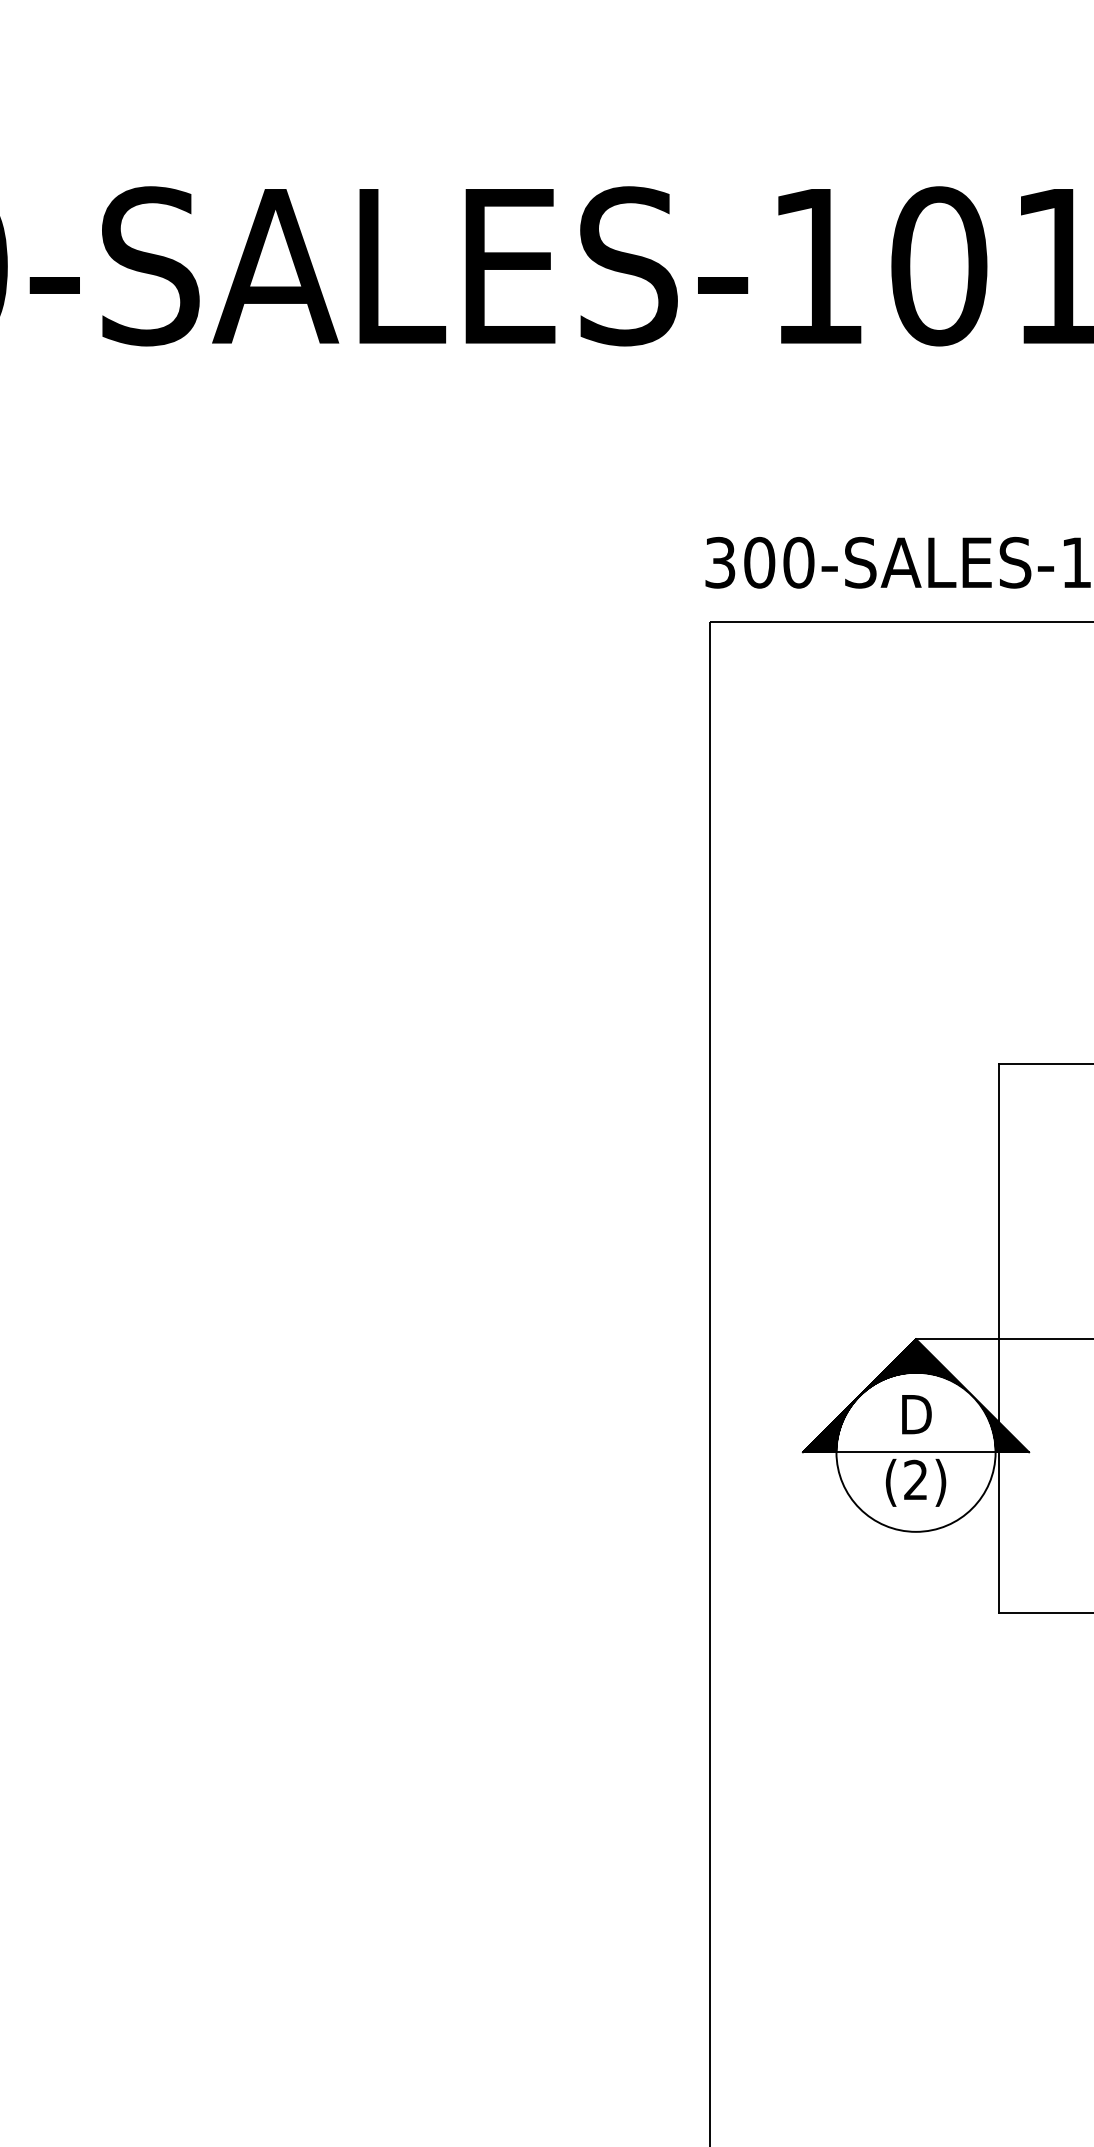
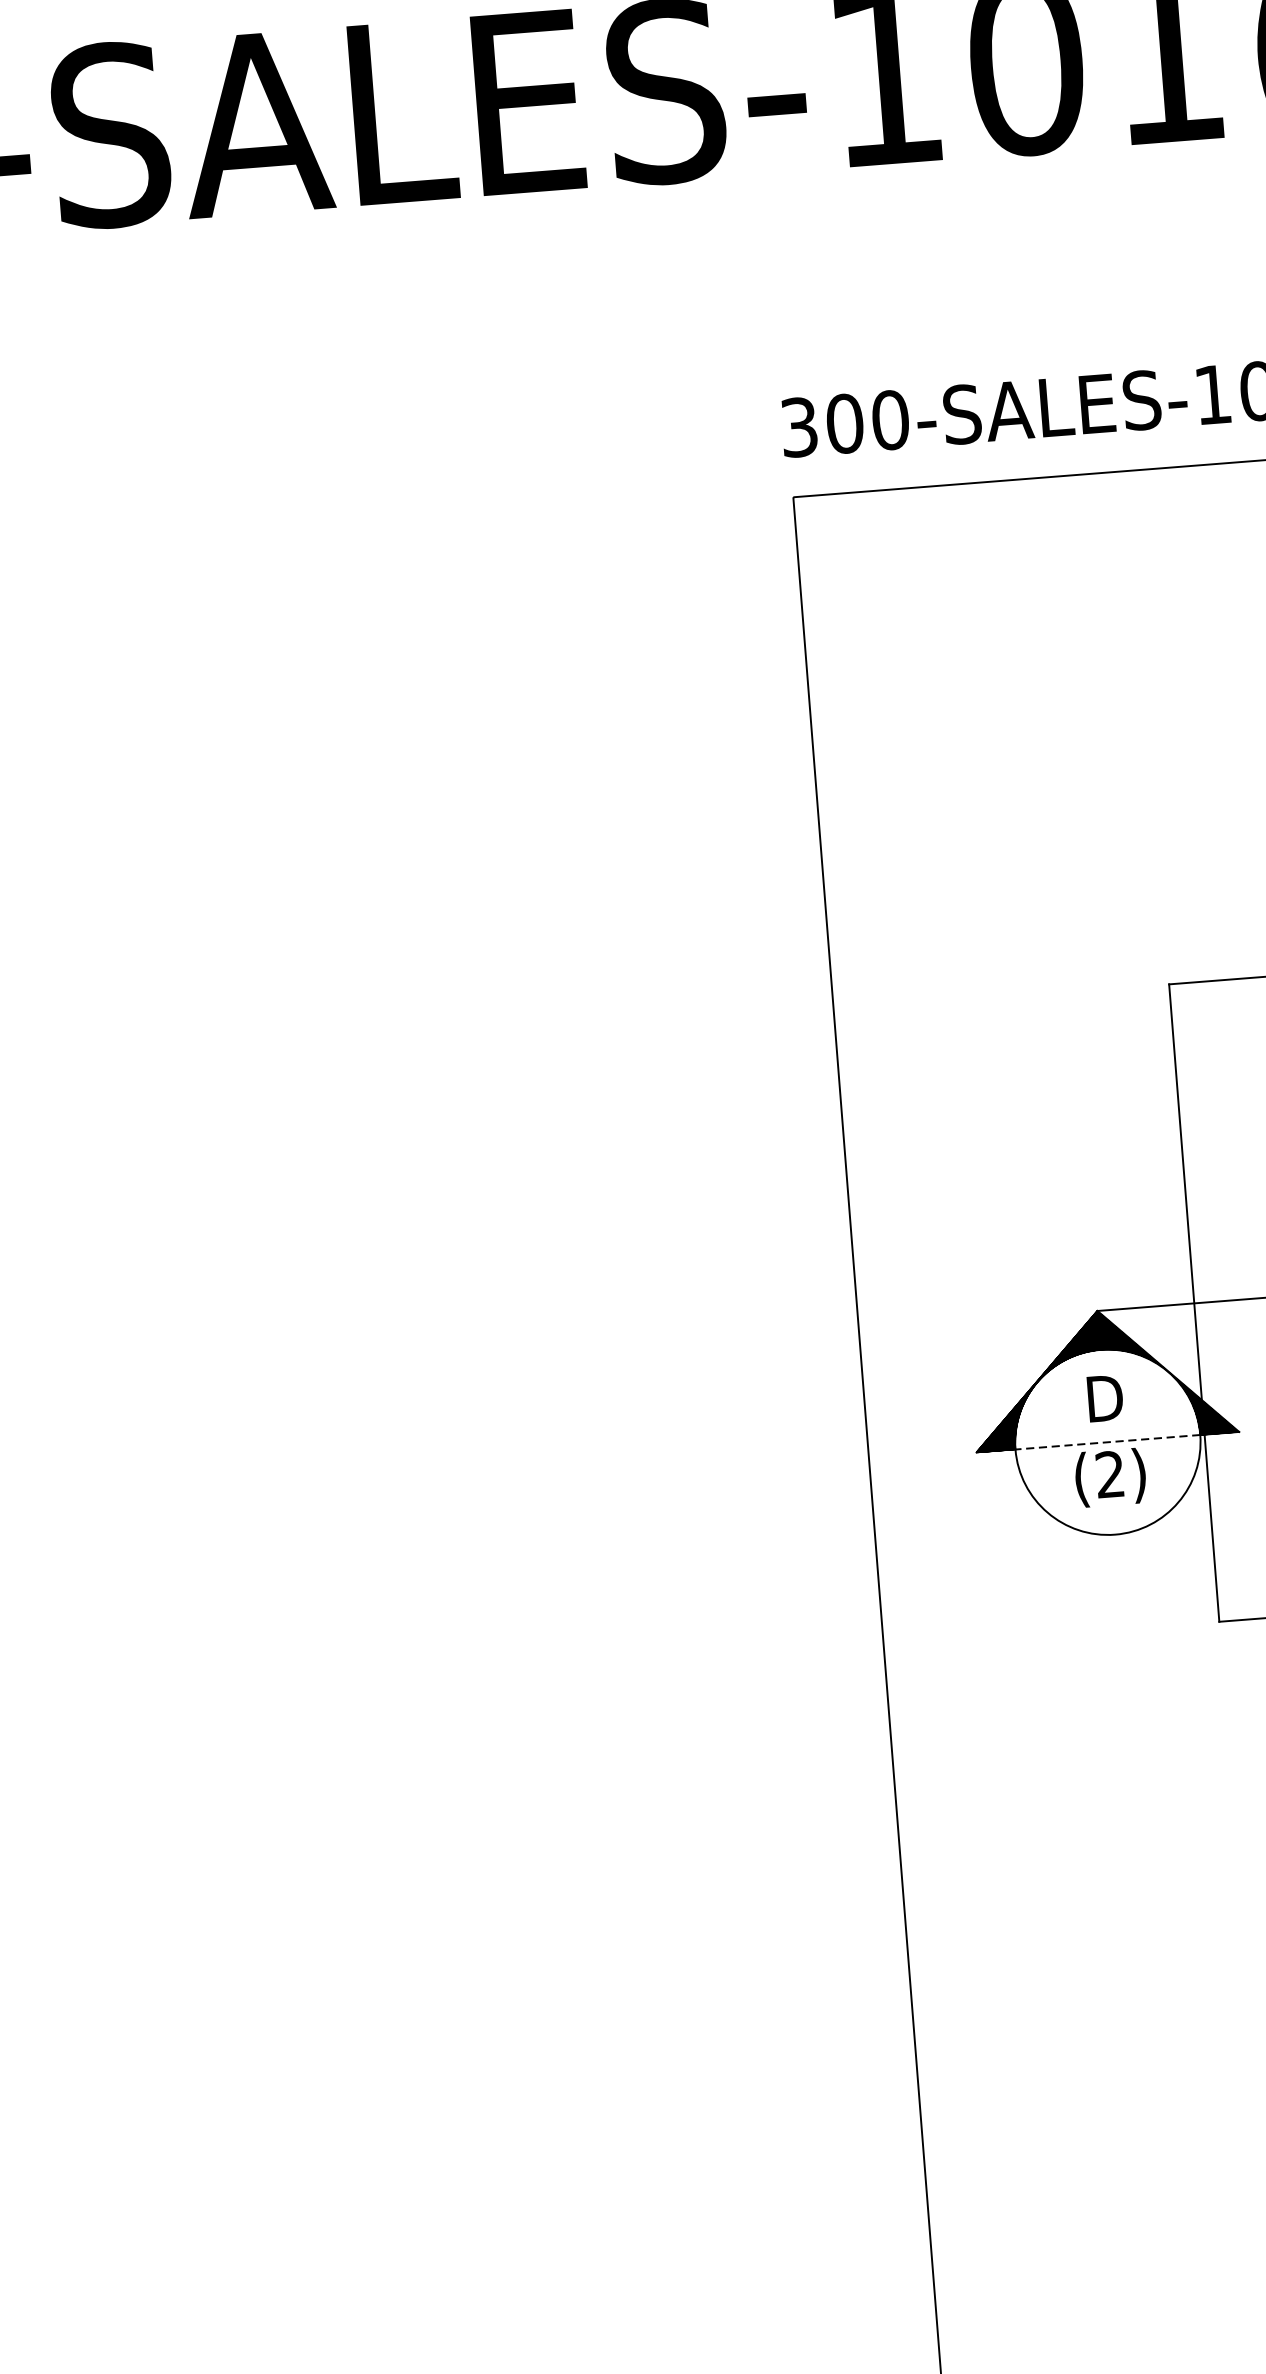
line: (916, 1452) -> (1108, 1442), solid -> dashed

